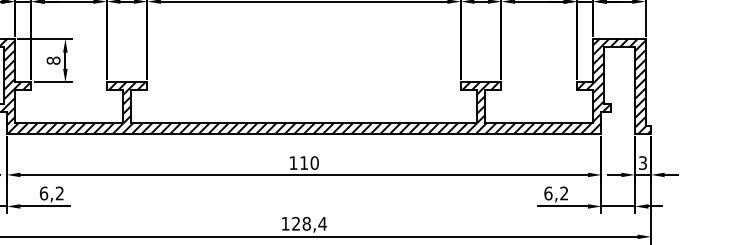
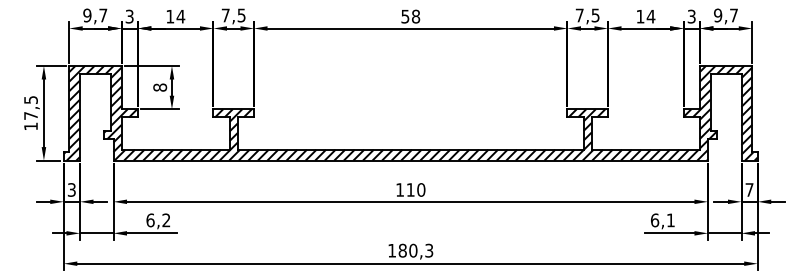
text: (642, 162) -> (749, 189), 3 -> 7
text: (563, 193) -> (670, 220), 6,2 -> 6,1
text: (308, 223) -> (415, 250), 128,4 -> 180,3

